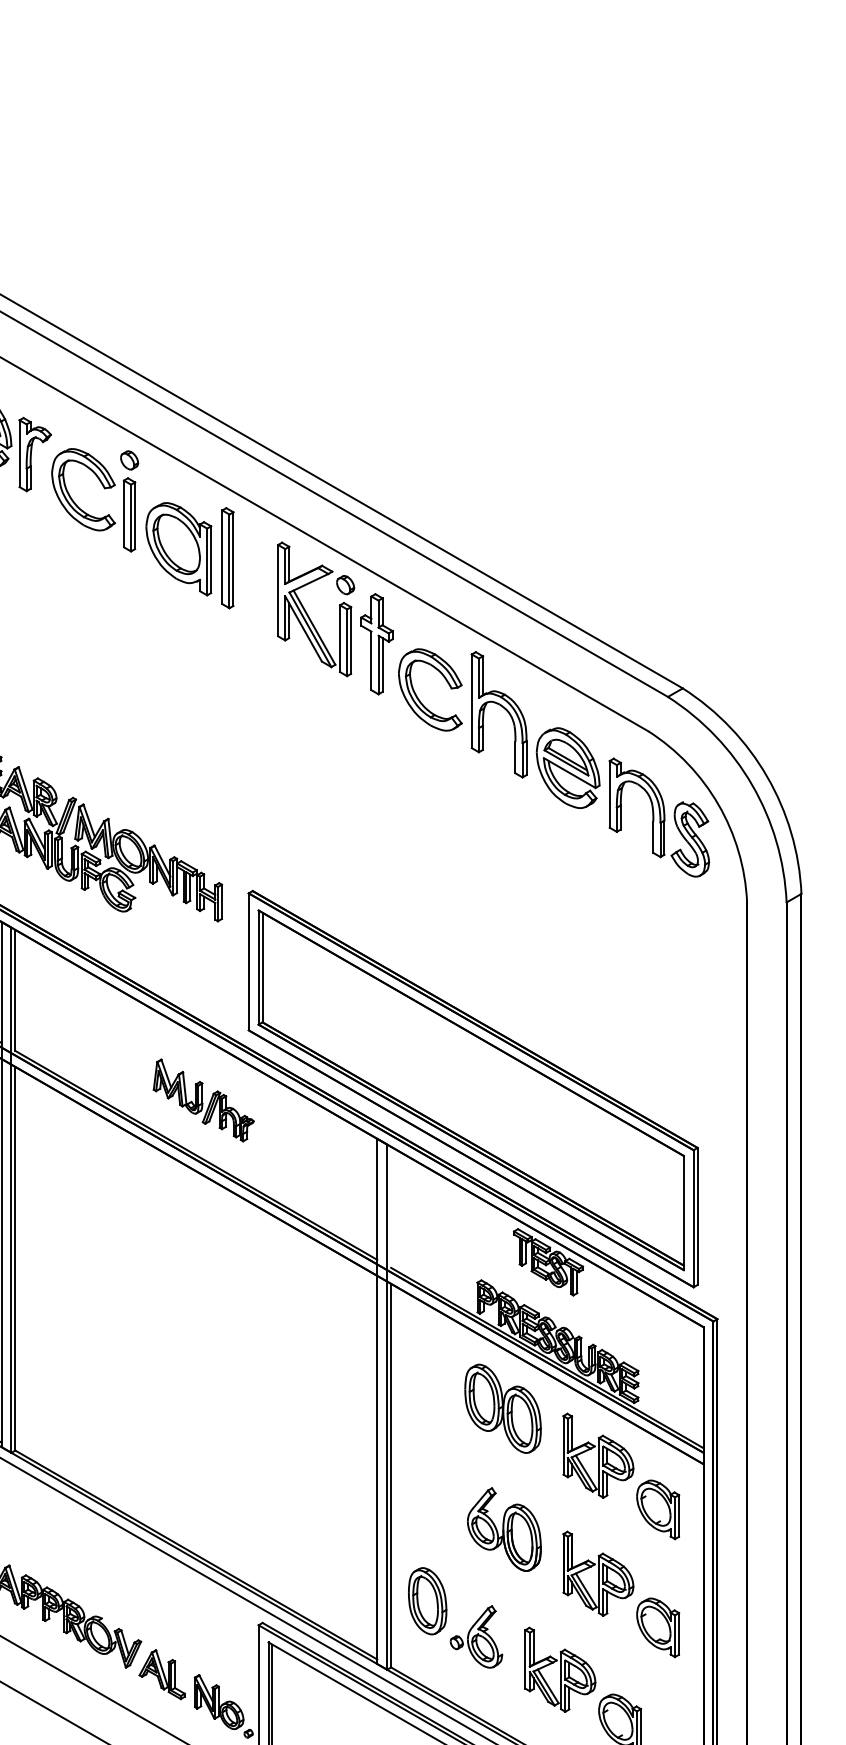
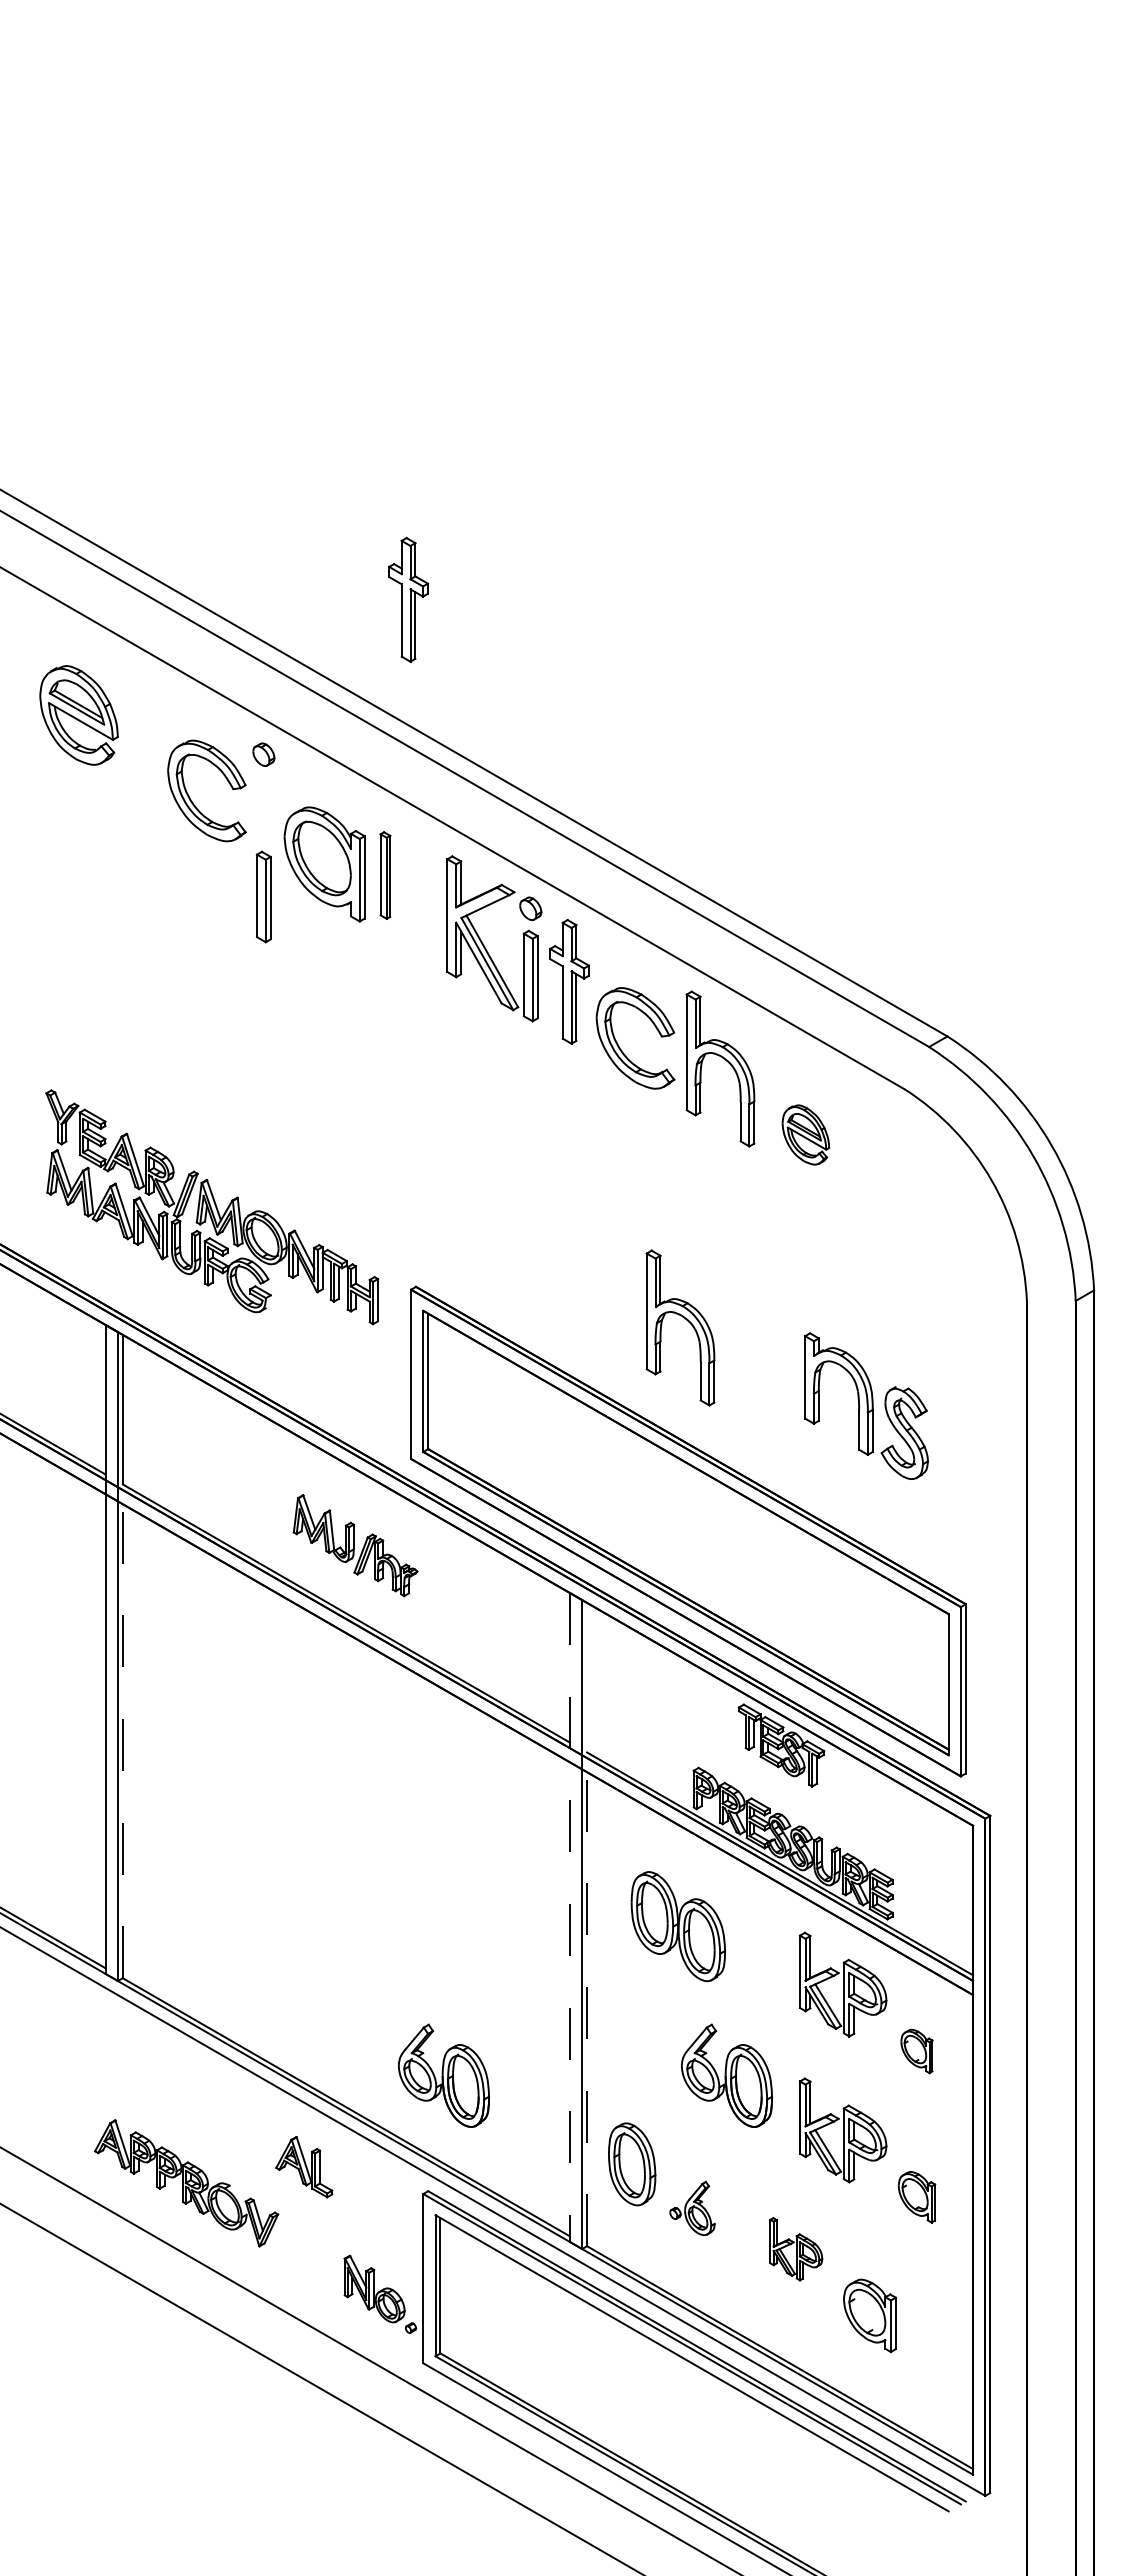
part: (246, 334) -> (408, 599), added
part: (34, 454) -> (146, 747), removed
part: (129, 514) -> (263, 896), moved
part: (228, 558) -> (385, 875), size x0.7
part: (567, 767) -> (805, 1134), size x0.6
part: (659, 817) -> (866, 1405), moved
part: (471, 918) -> (686, 1320), added
line: (15, 1258) -> (122, 1740), solid -> dashed
line: (376, 1402) -> (569, 1918), solid -> dashed
part: (503, 1408) -> (678, 1926), moved
line: (391, 1475) -> (587, 2008), solid -> dashed
part: (657, 1509) -> (916, 2051), size x0.6
part: (274, 1529) -> (443, 2075), added
part: (657, 1628) -> (916, 2197), size x0.7
part: (476, 1636) -> (692, 2208), size x0.7
part: (560, 1670) -> (796, 2249), size x0.6
part: (162, 1674) -> (304, 2167), moved

